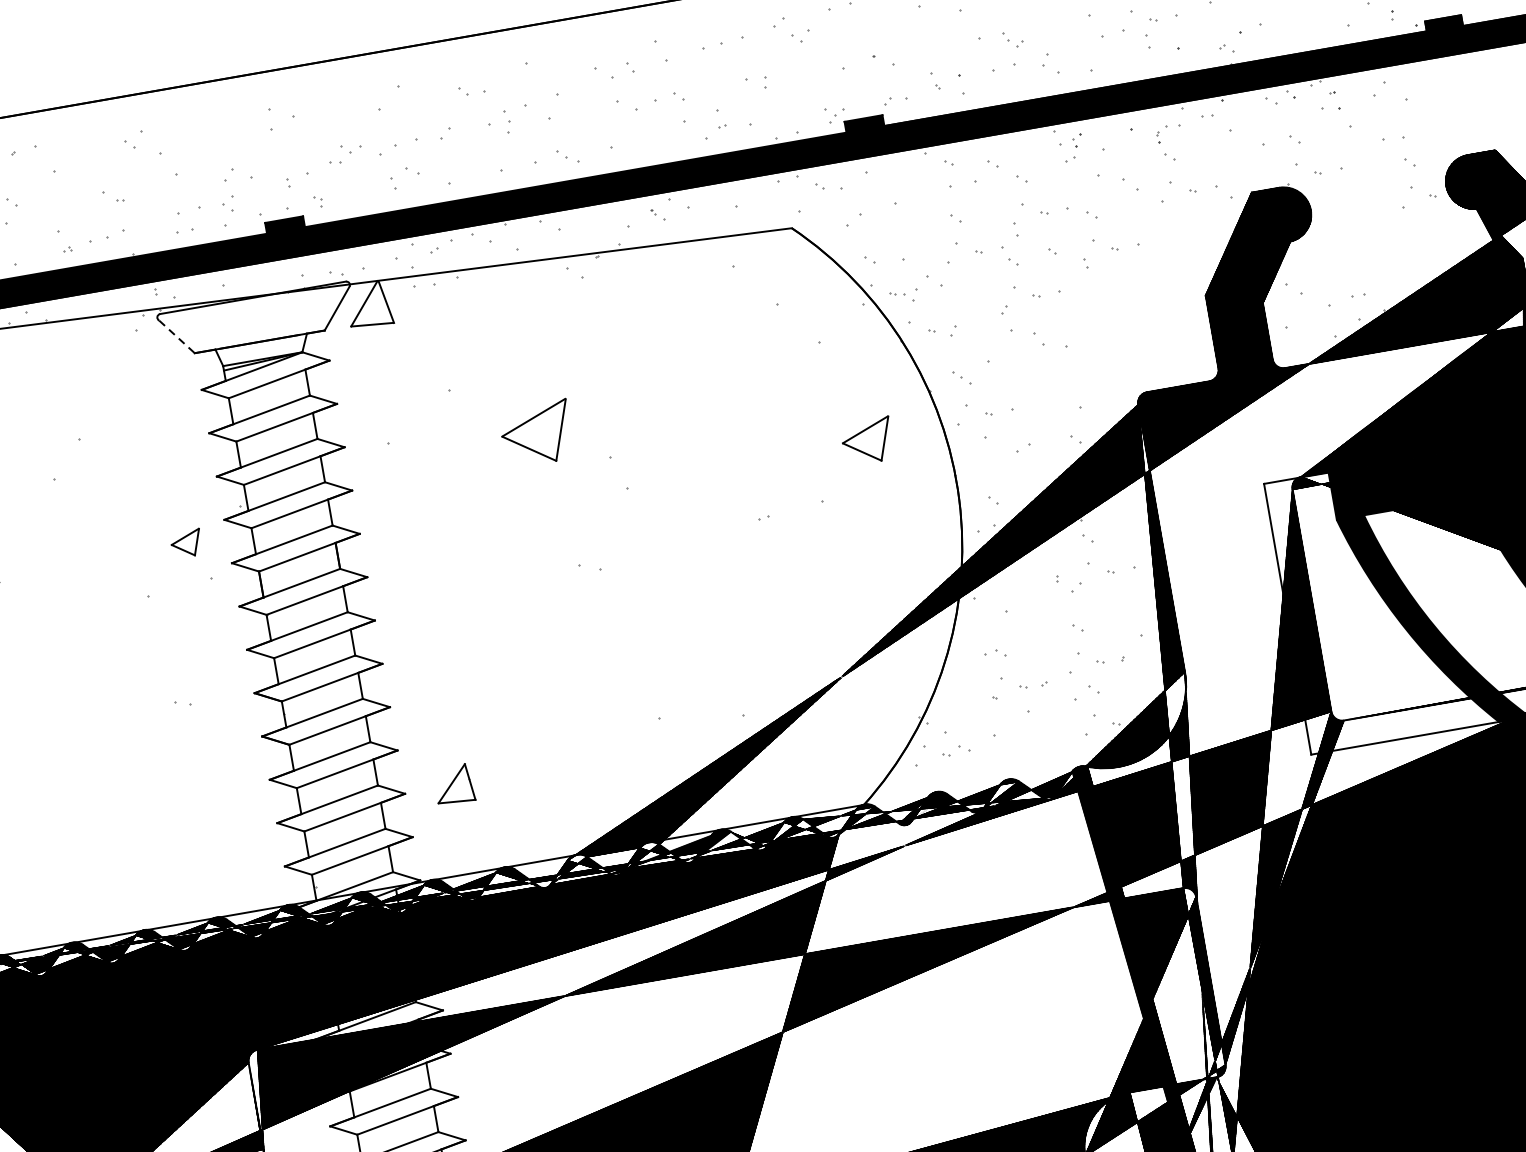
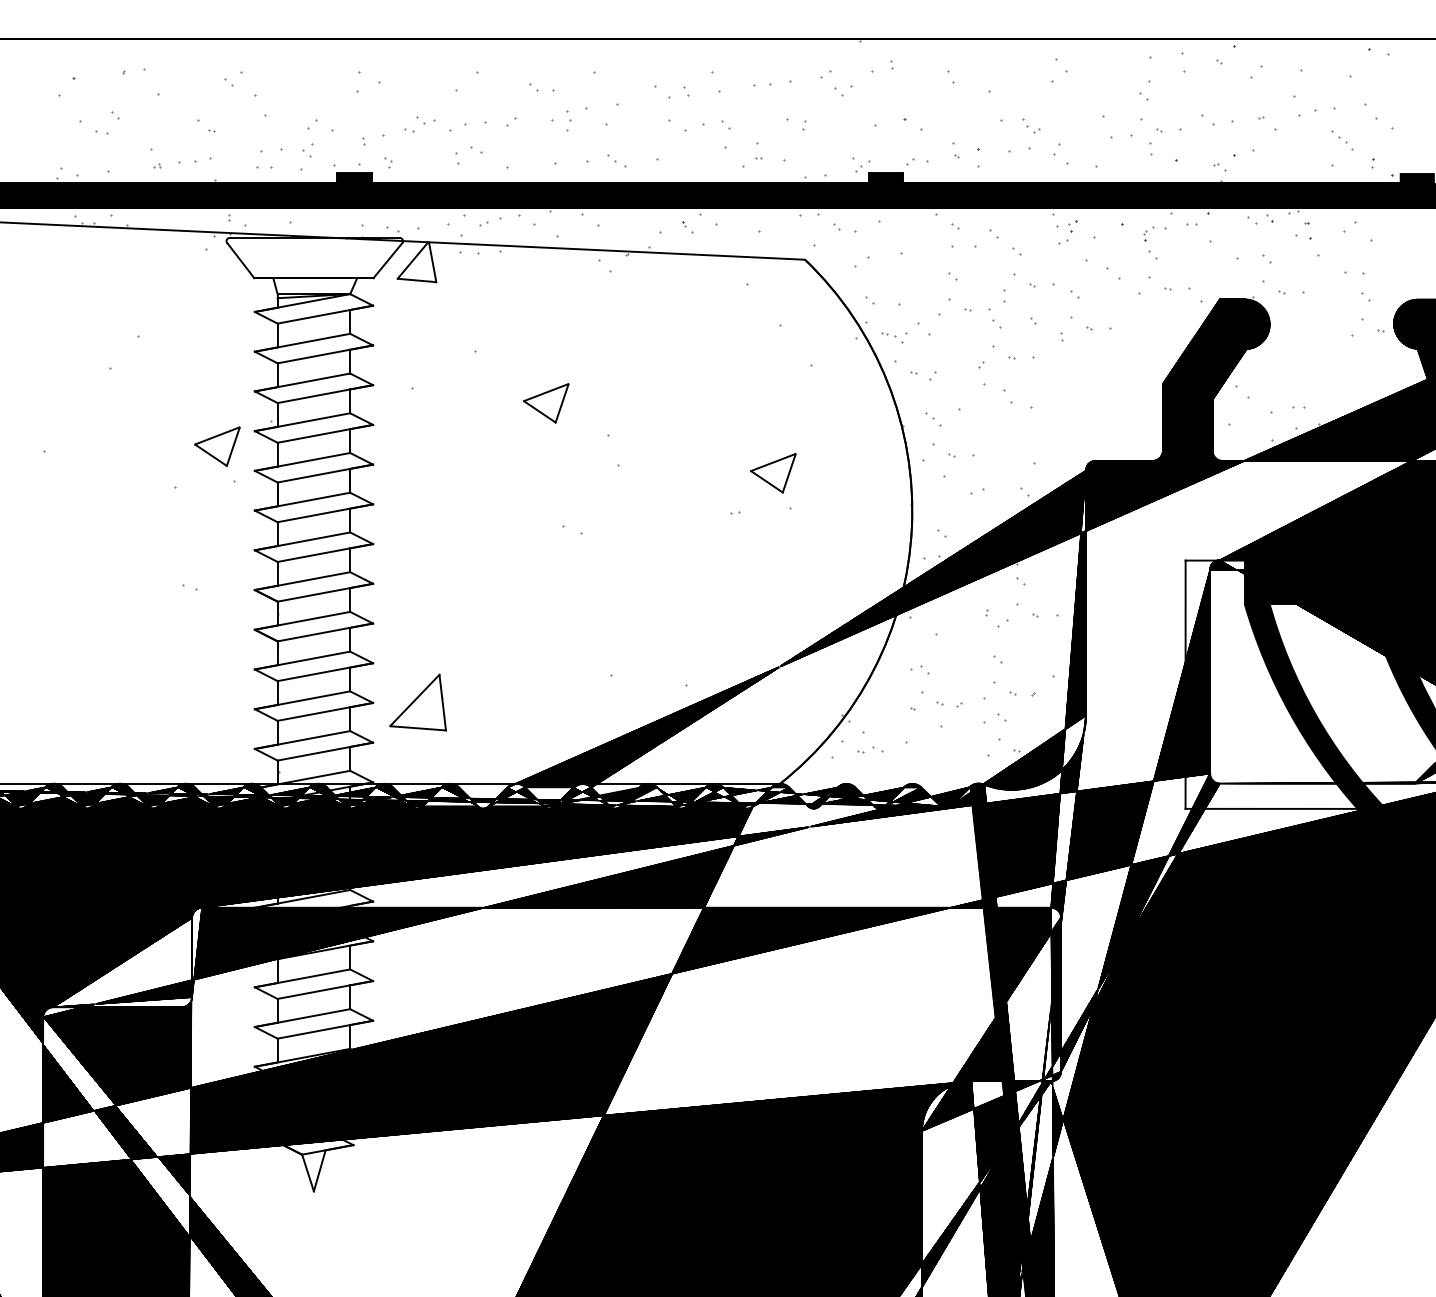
line: (177, 336) -> (241, 260), dashed -> solid
part: (537, 434) -> (546, 403), size x0.71
part: (867, 441) -> (773, 473), moved
part: (186, 543) -> (217, 446), size x1.67
part: (453, 784) -> (417, 702), size x1.67

